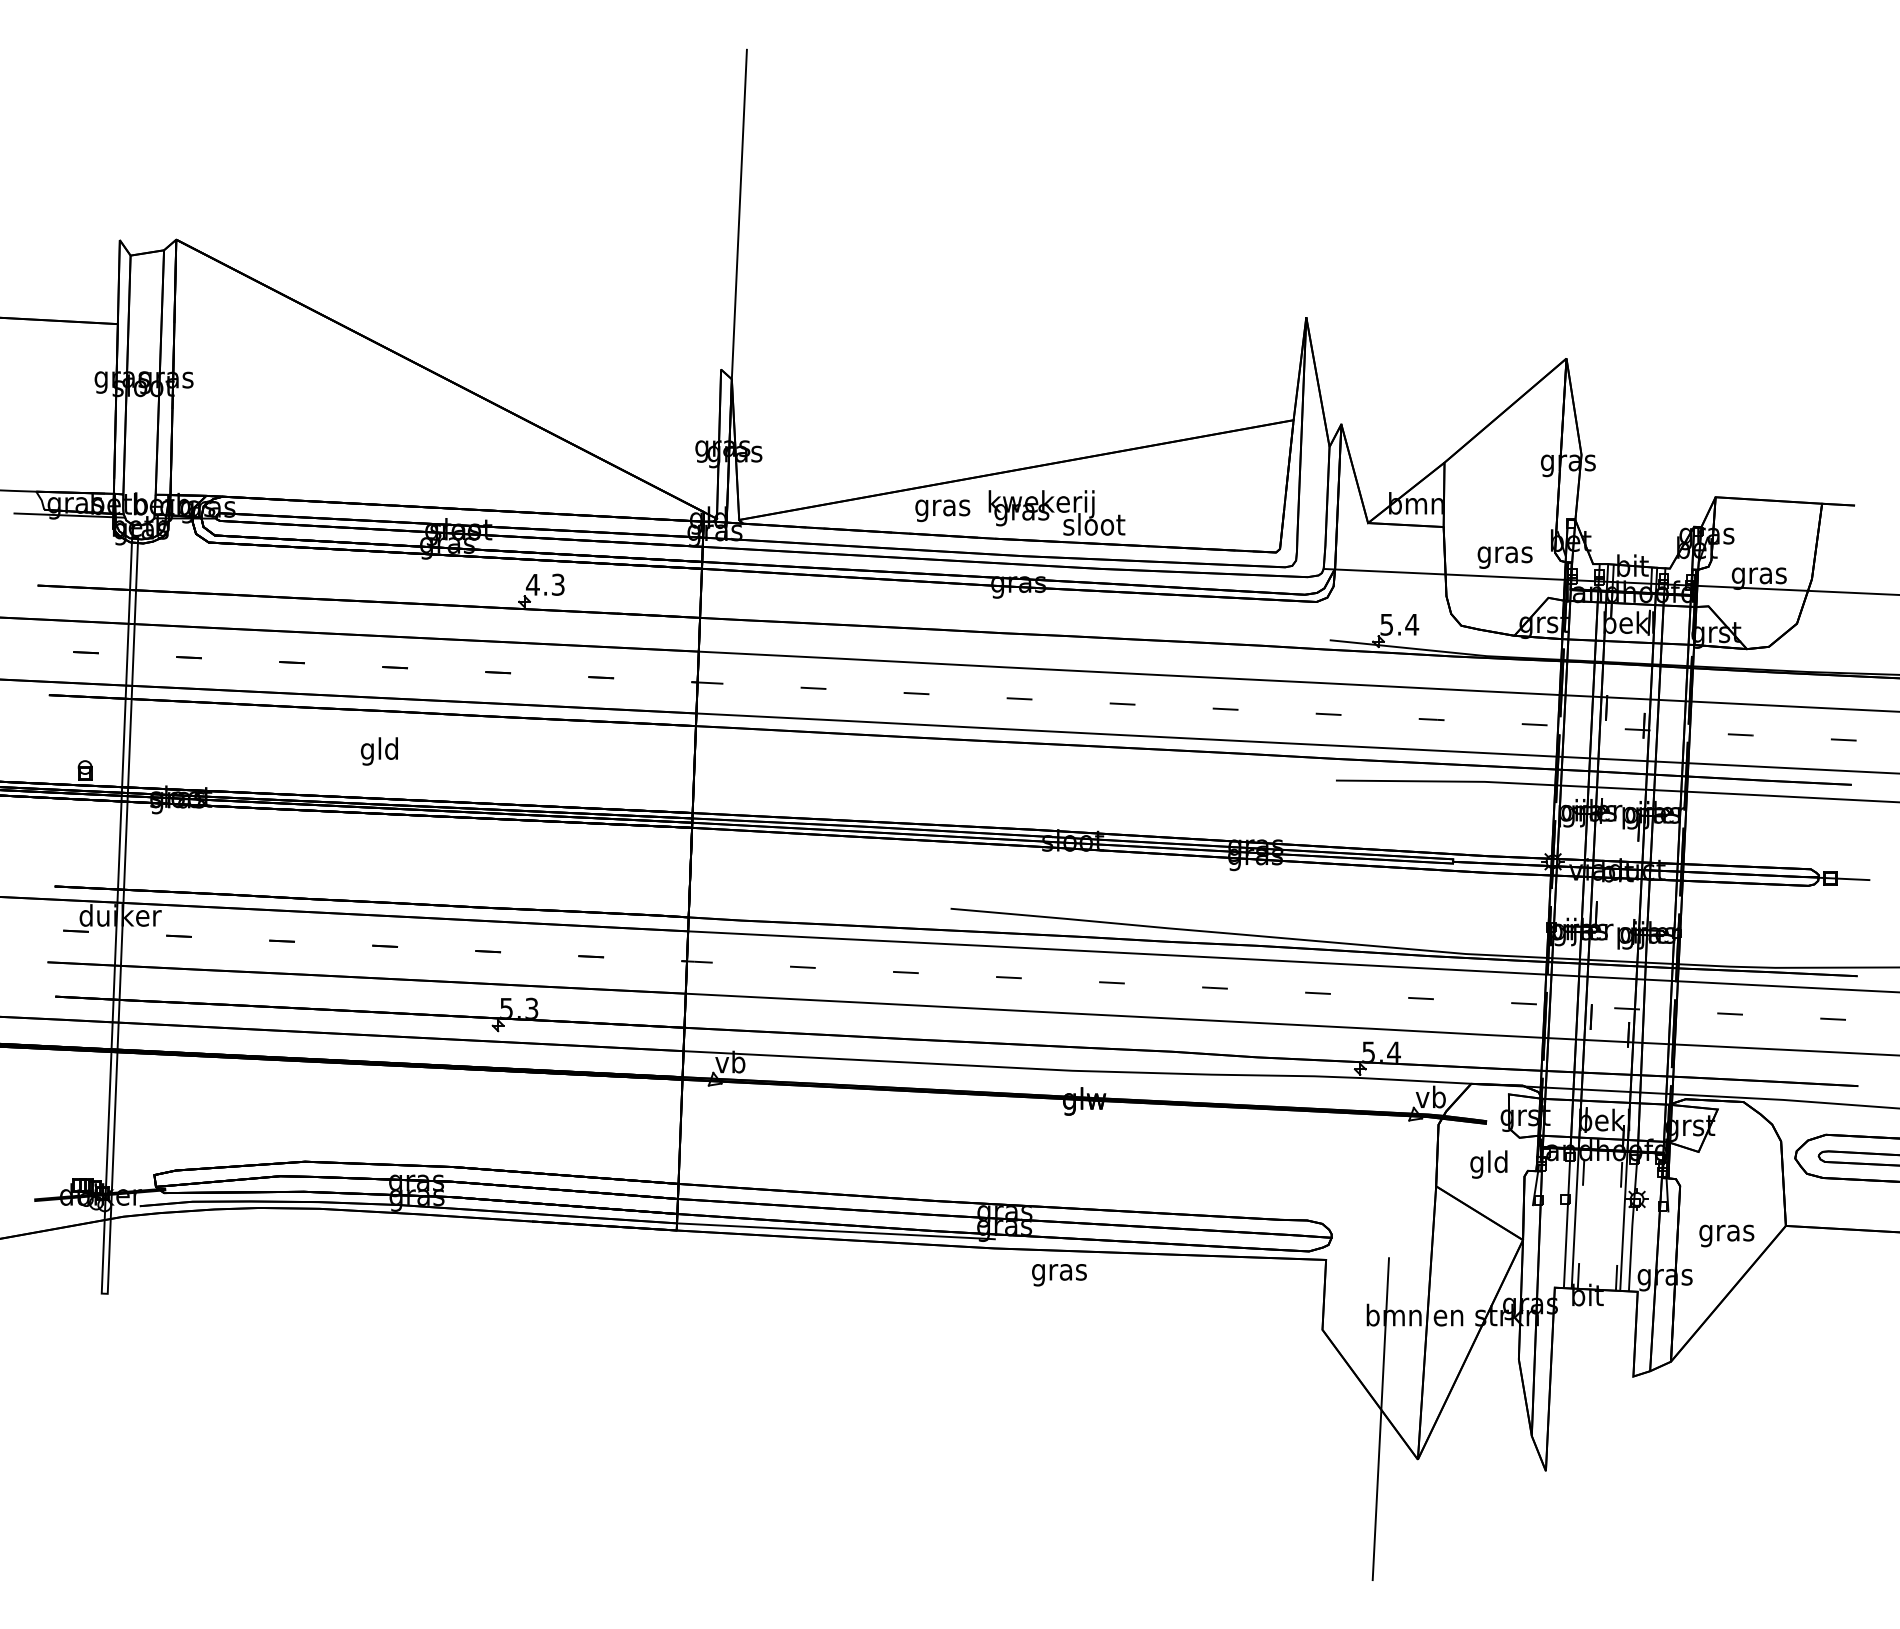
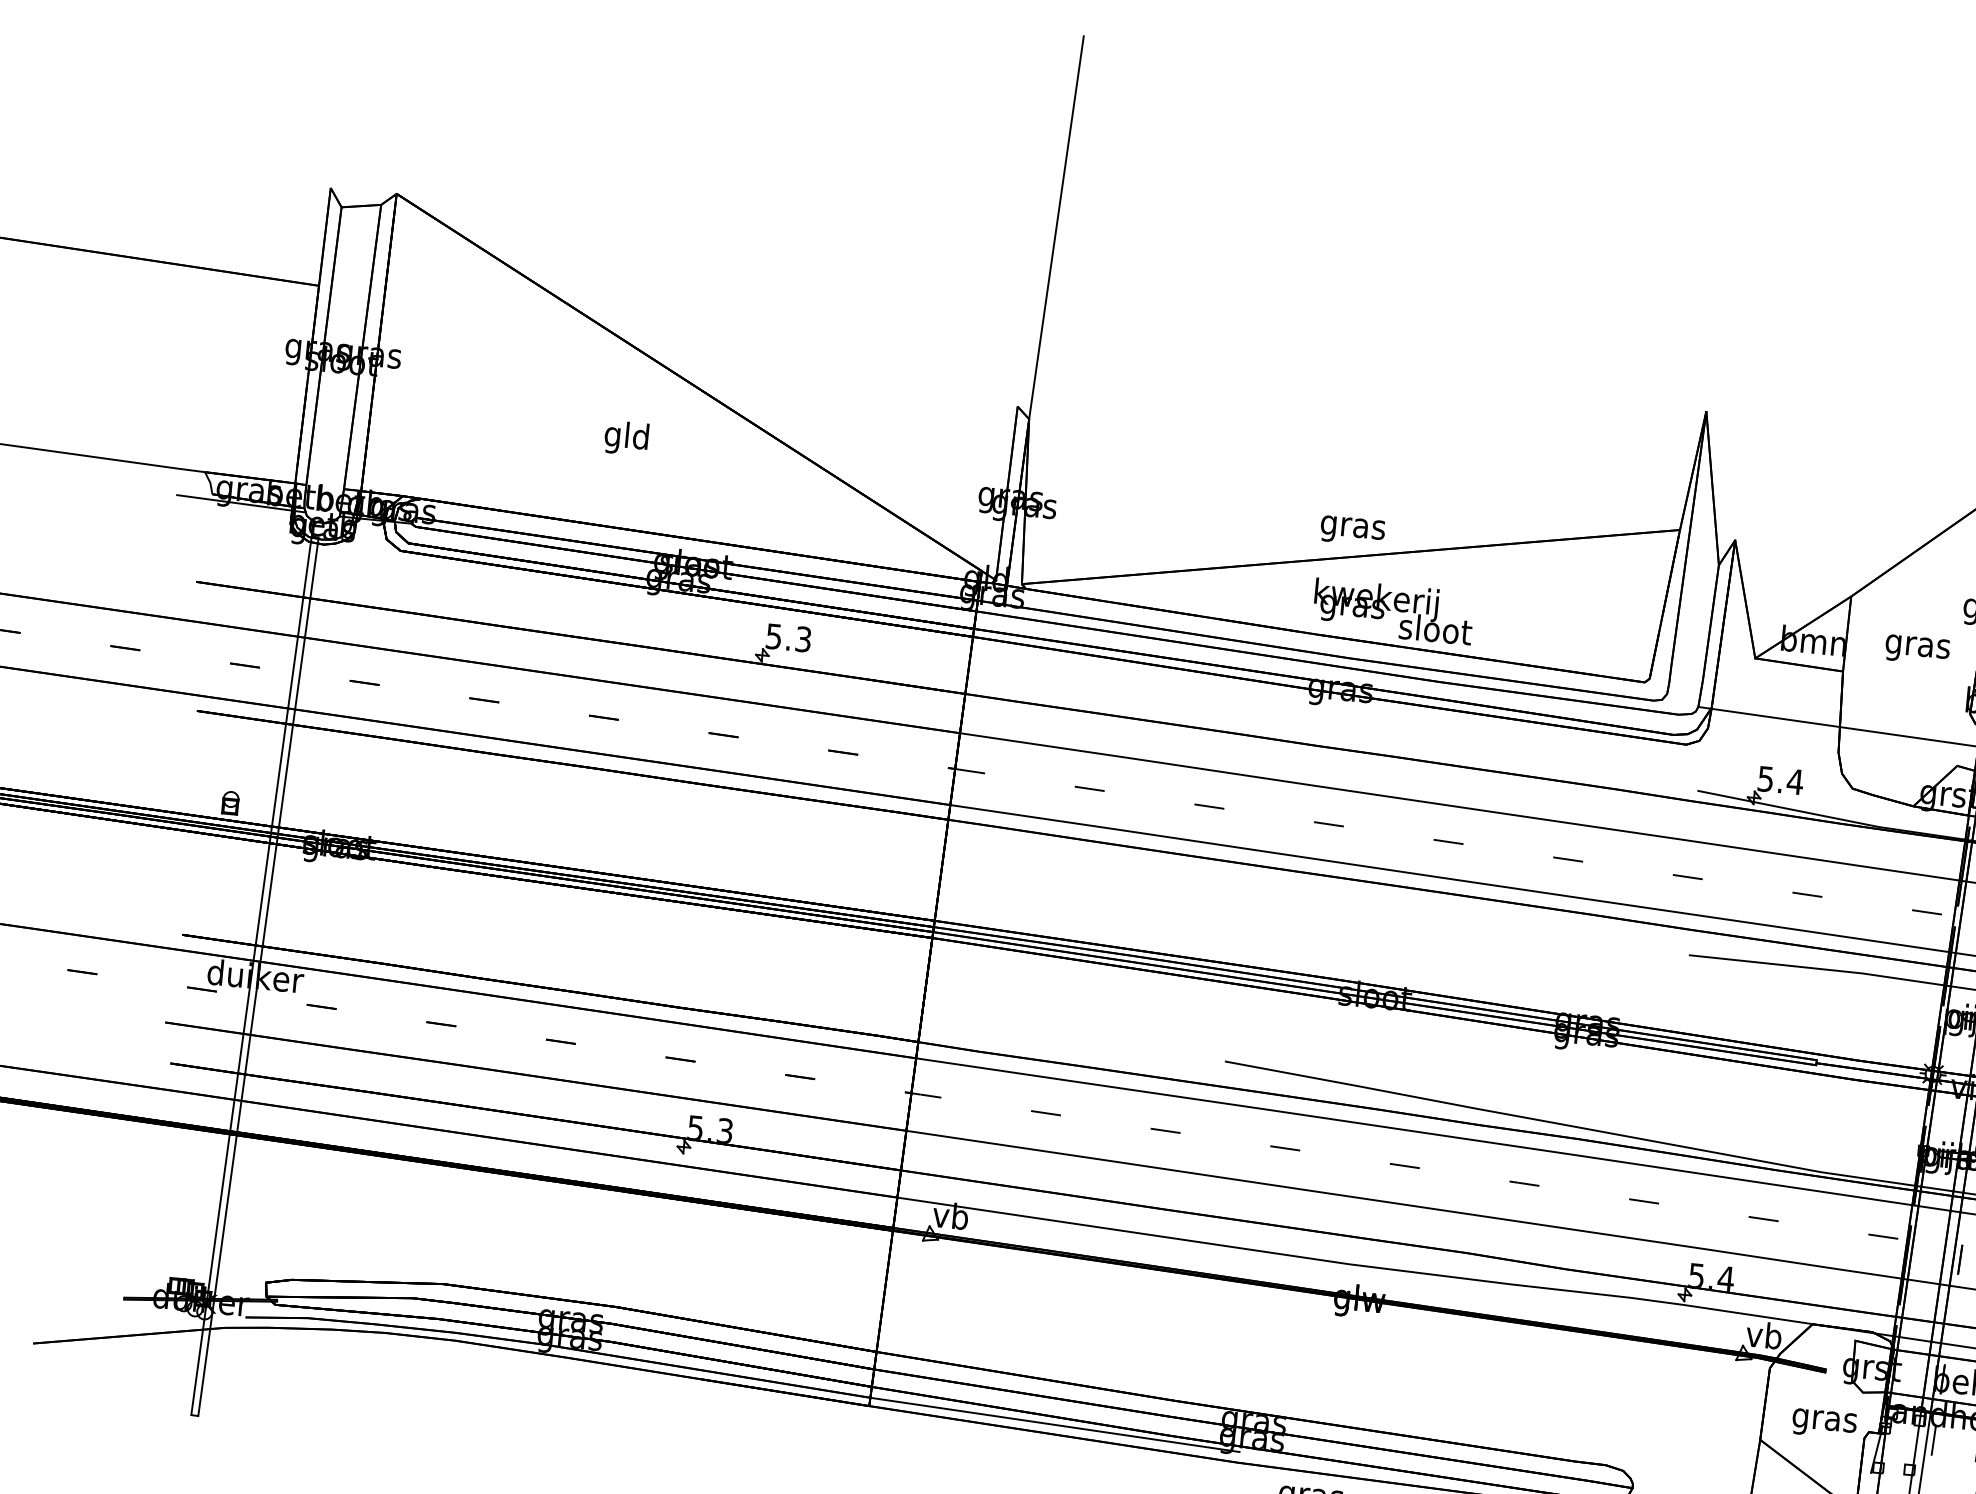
text: (942, 510) -> (1352, 530), moved
text: (1504, 557) -> (1916, 649), moved
text: (532, 584) -> (773, 636), 4.3 -> 5.3
text: (378, 751) -> (625, 438), moved
text: (1489, 1164) -> (1824, 1420), gld -> gras

